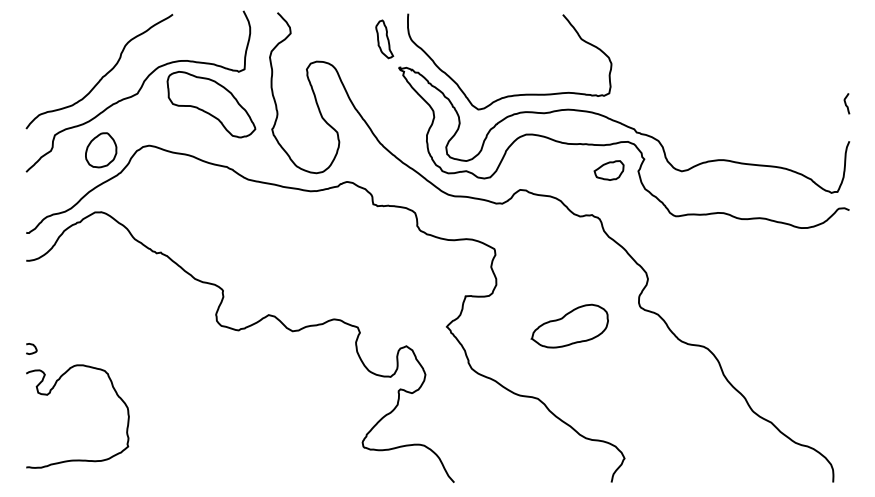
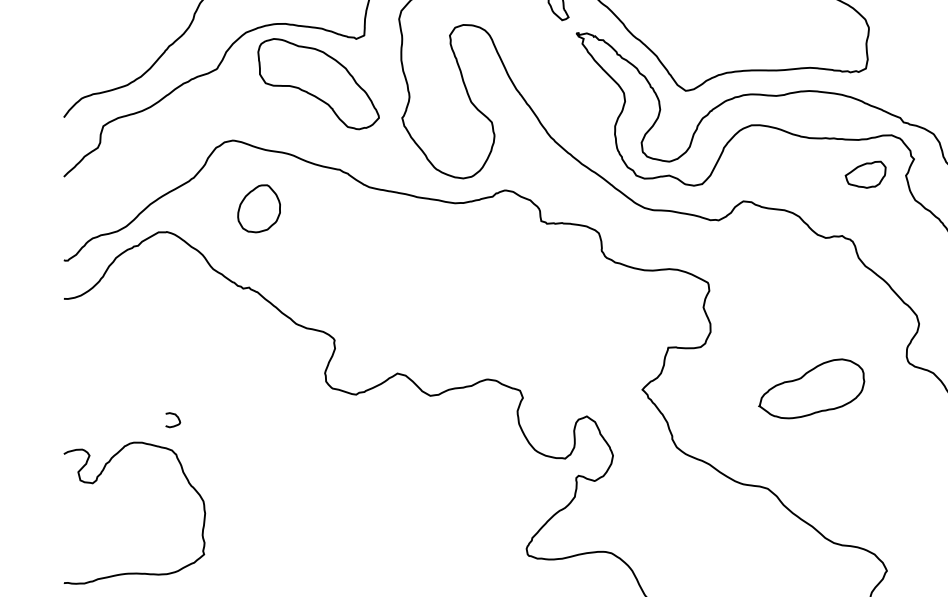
part: (101, 150) -> (259, 209), moved
curve: (33, 346) -> (175, 416), moved

